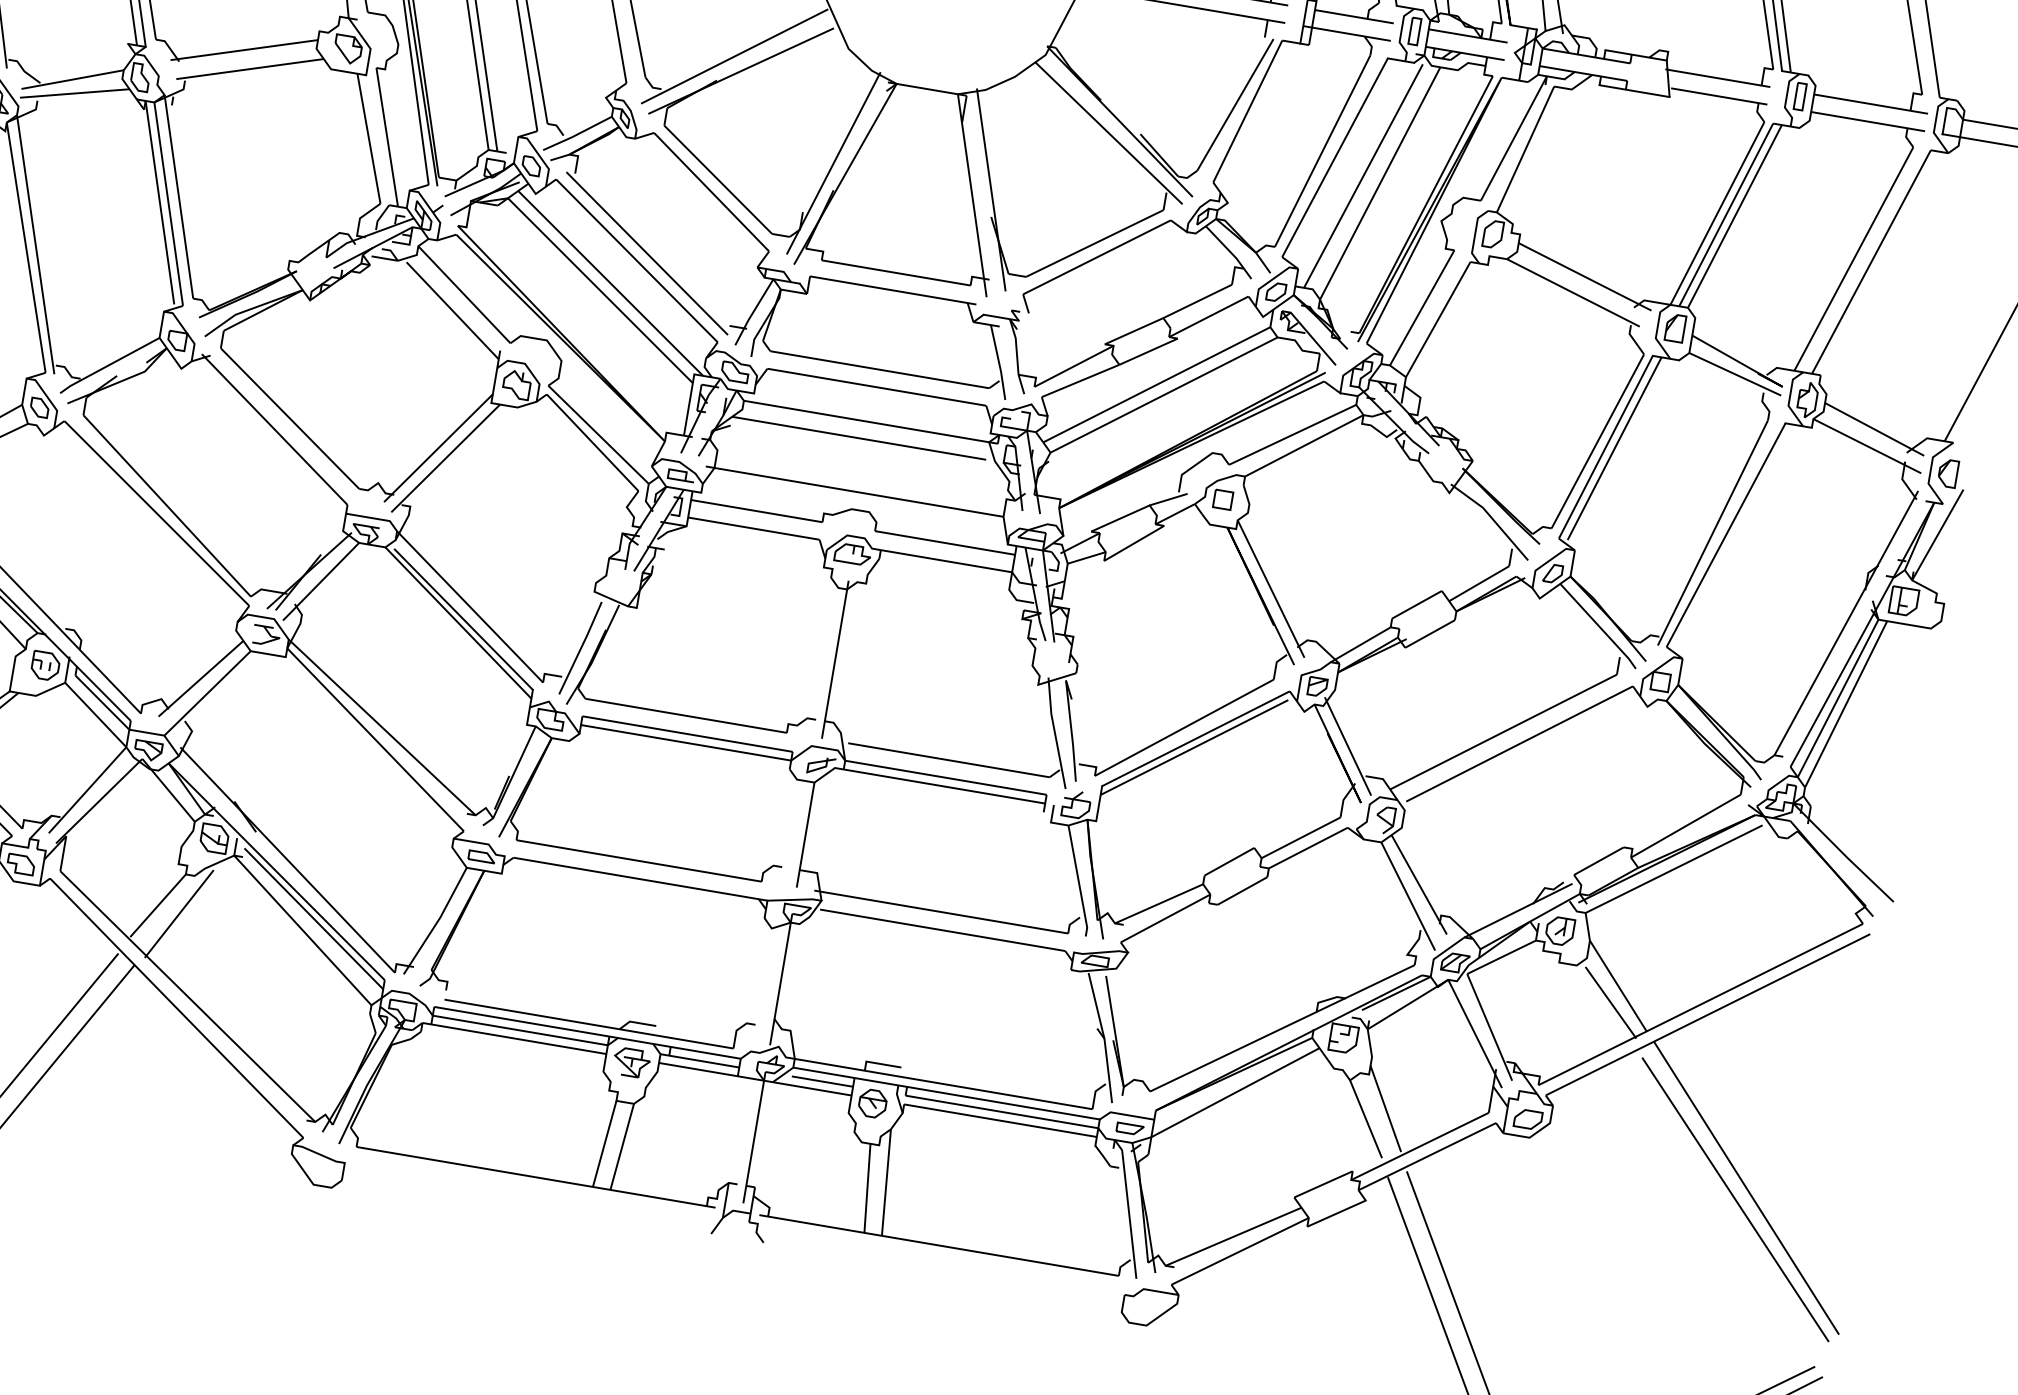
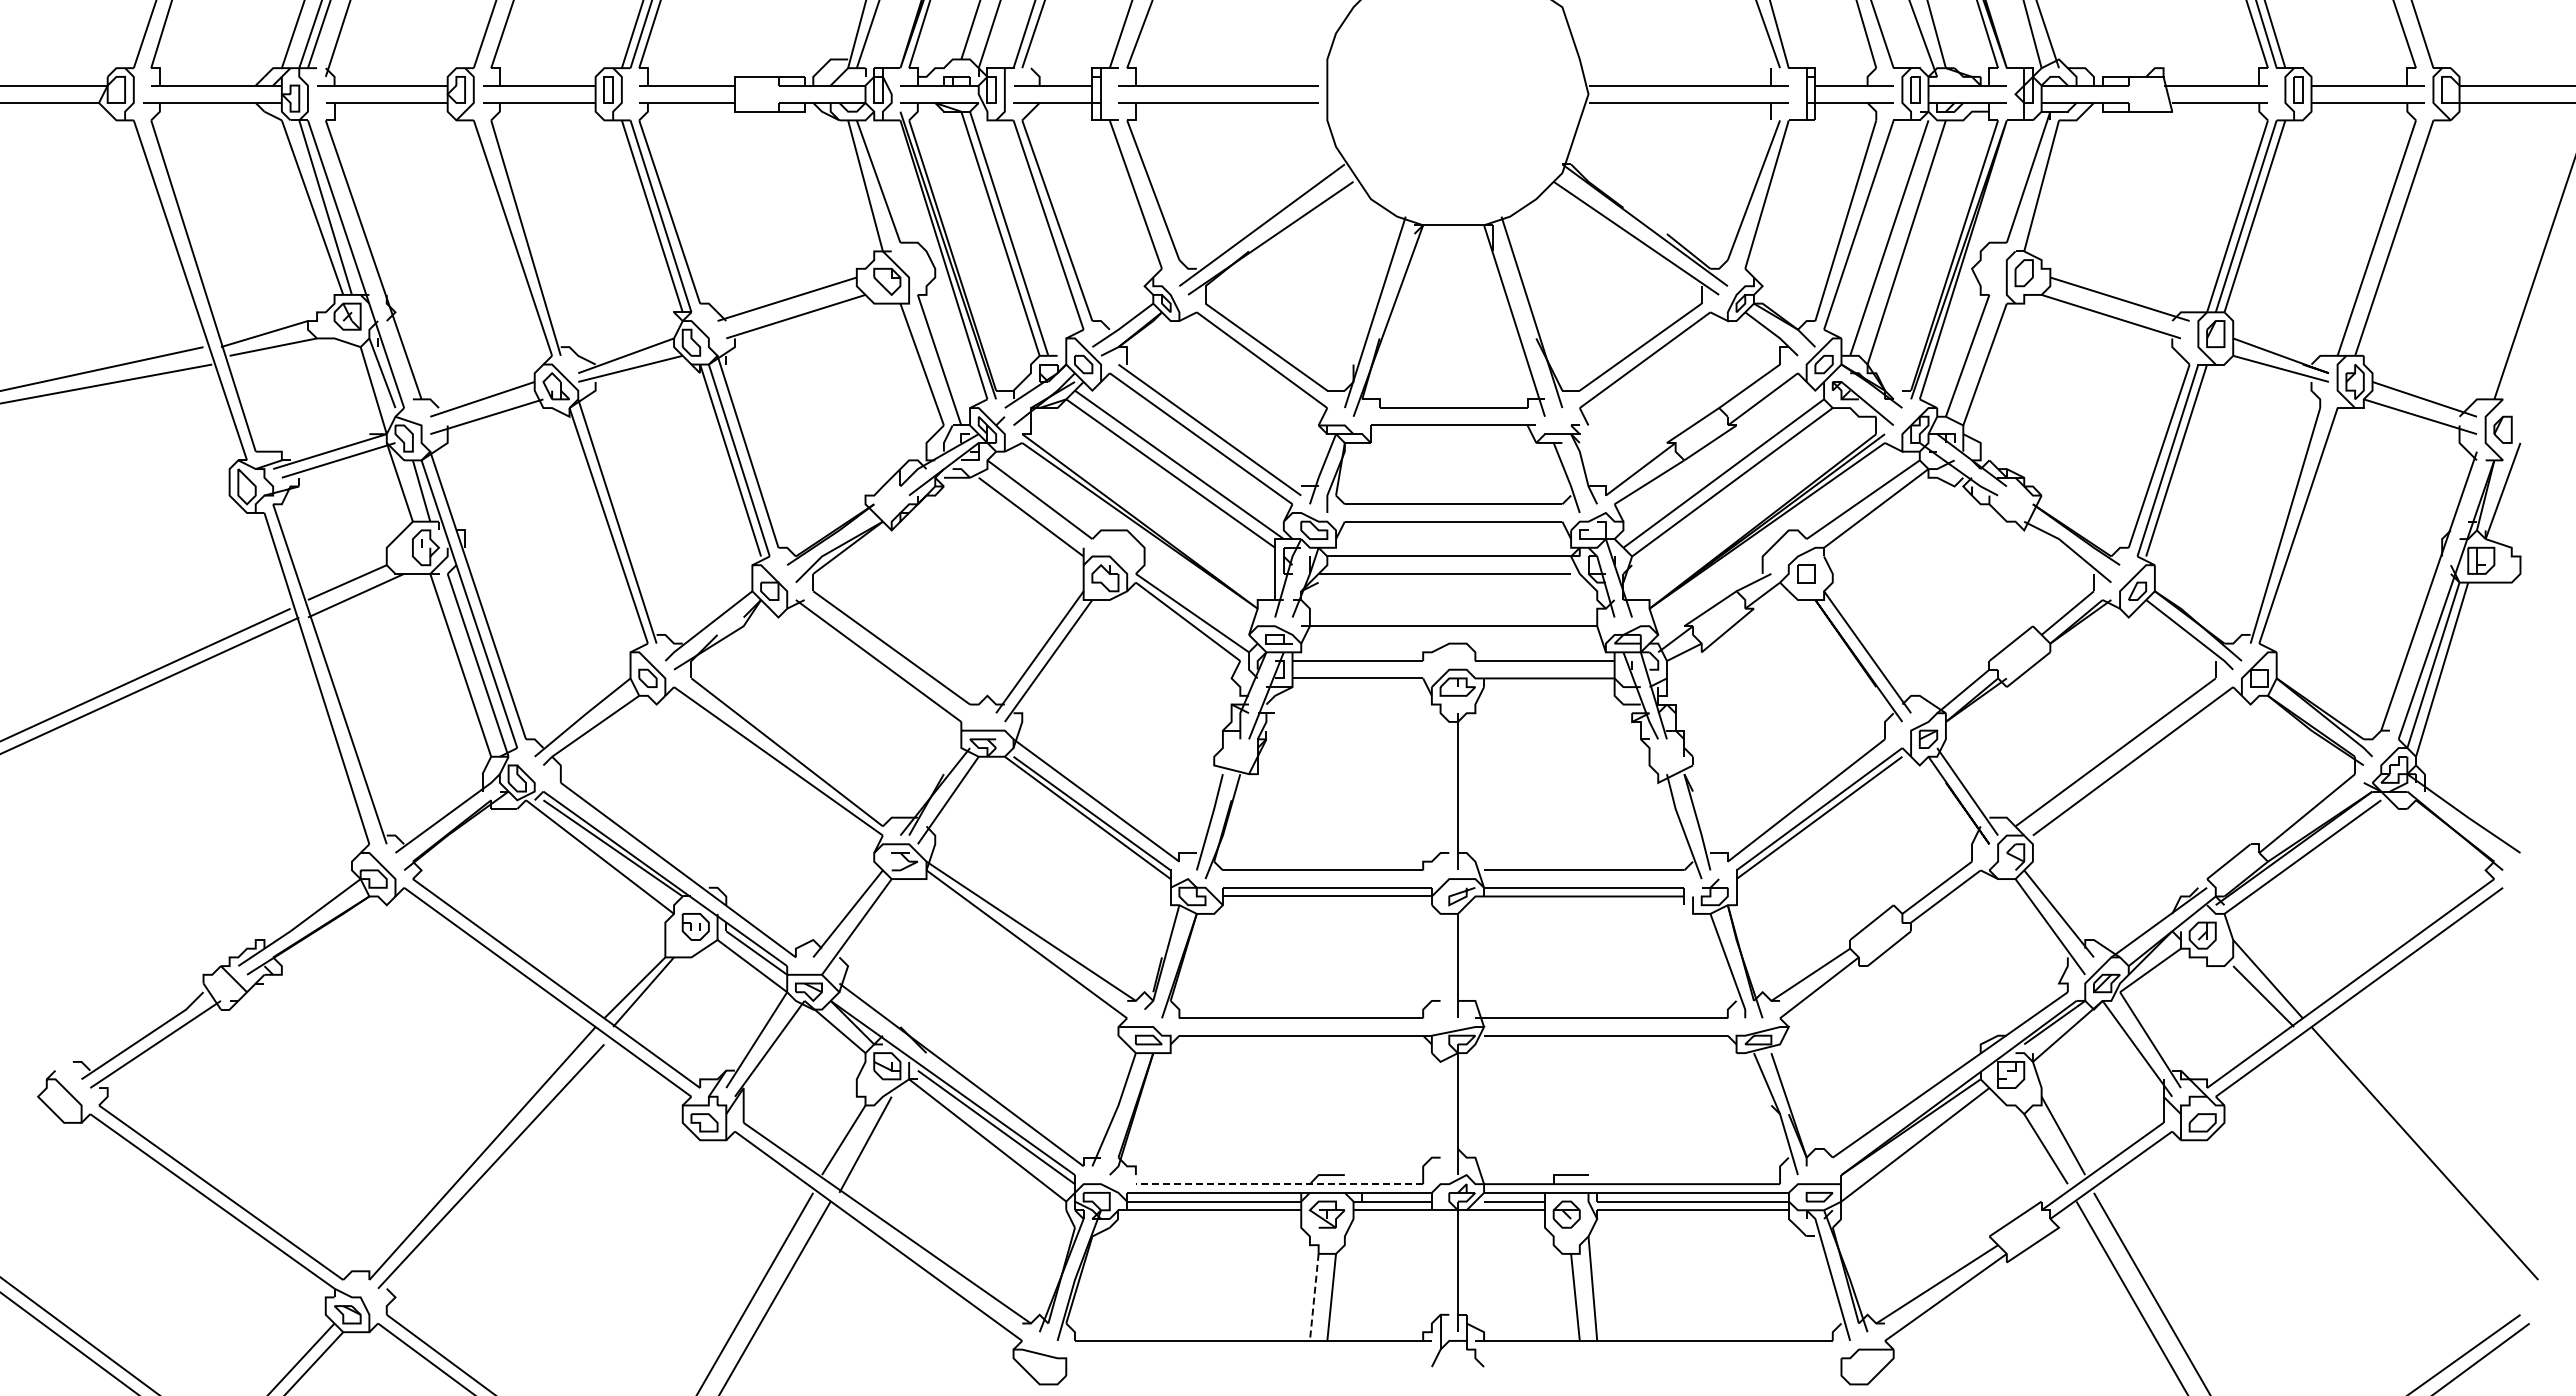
line: (588, 1024) -> (1279, 1184), solid -> dashed
line: (604, 1144) -> (1314, 1297), solid -> dashed
line: (1734, 1199) -> (2415, 1166), removed

